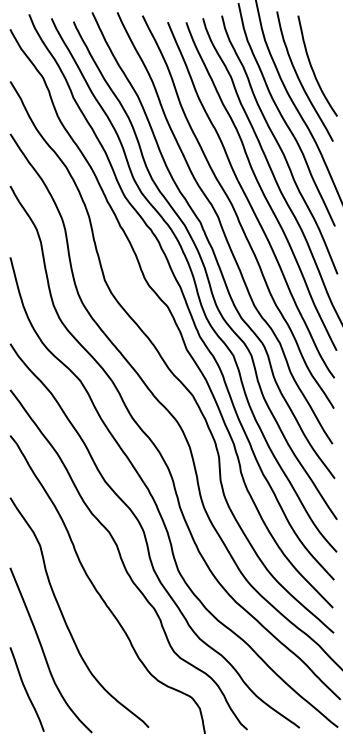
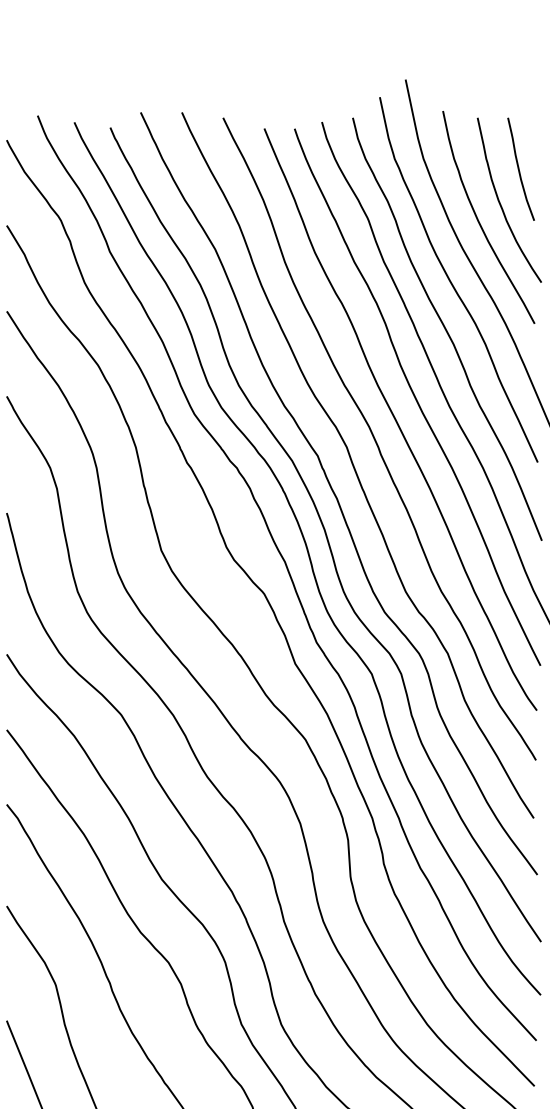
curve: (324, 46) -> (520, 168), added

